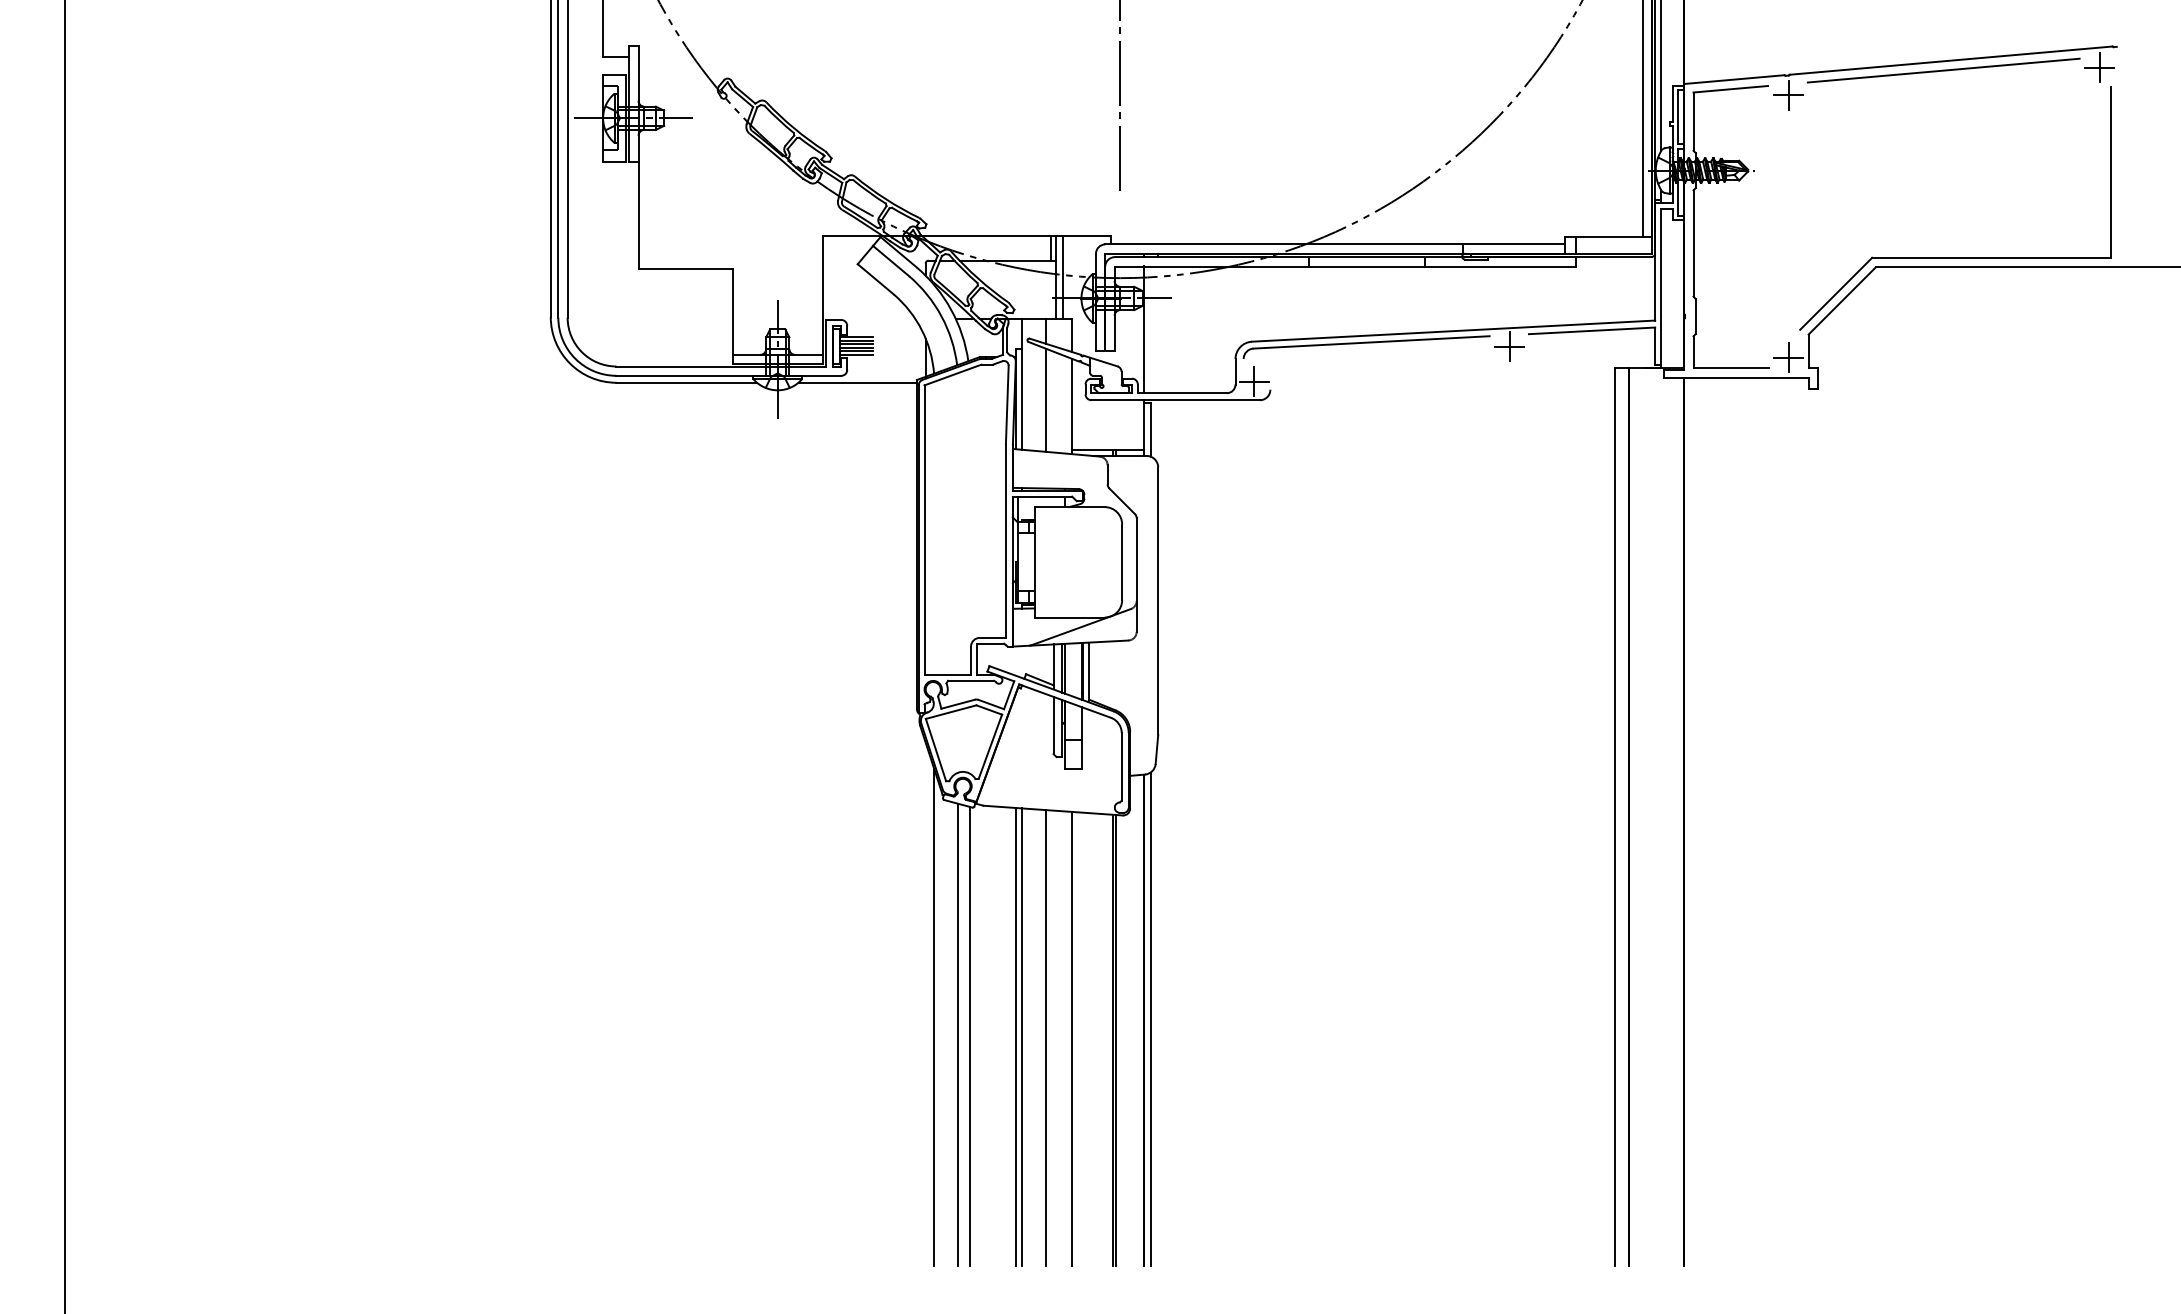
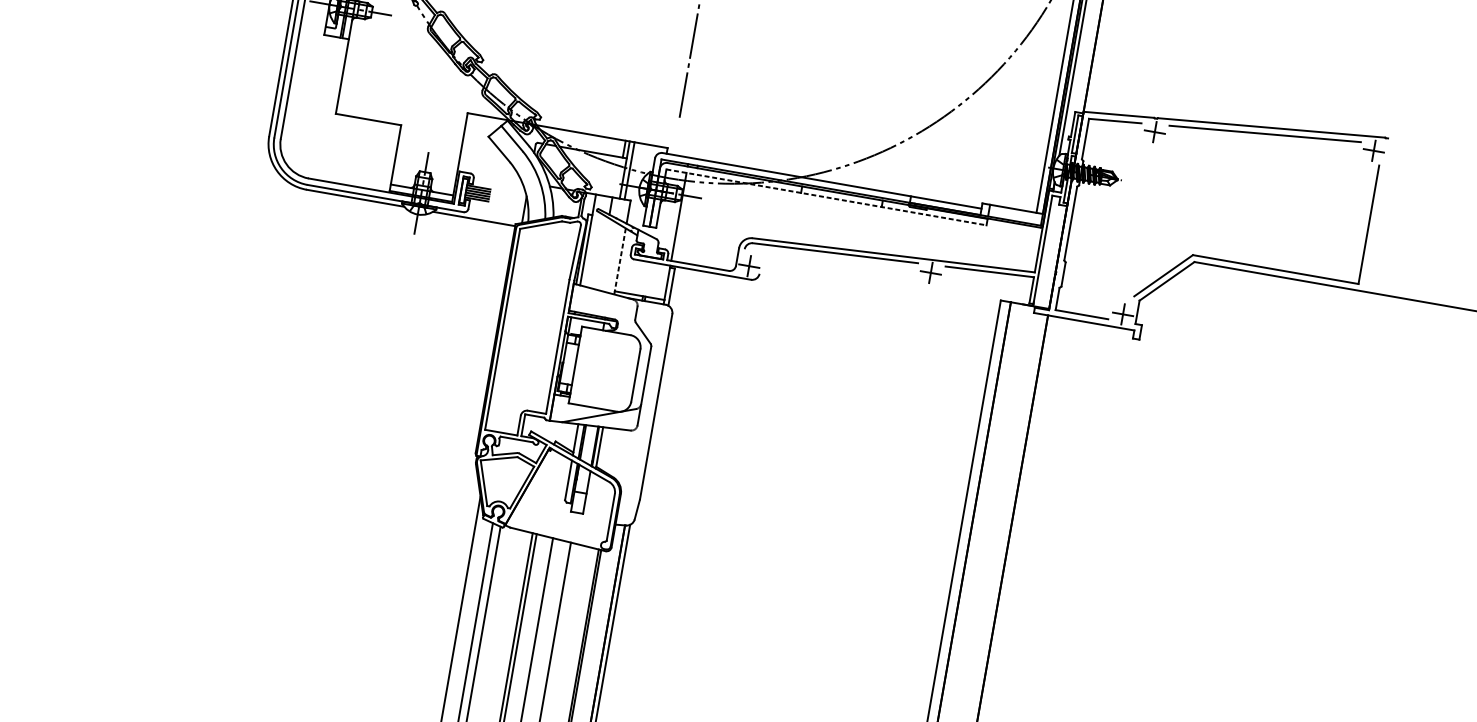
line: (1345, 266) -> (826, 197), solid -> dashed
line: (1046, 399) -> (603, 253), removed
line: (1072, 406) -> (620, 261), solid -> dashed

